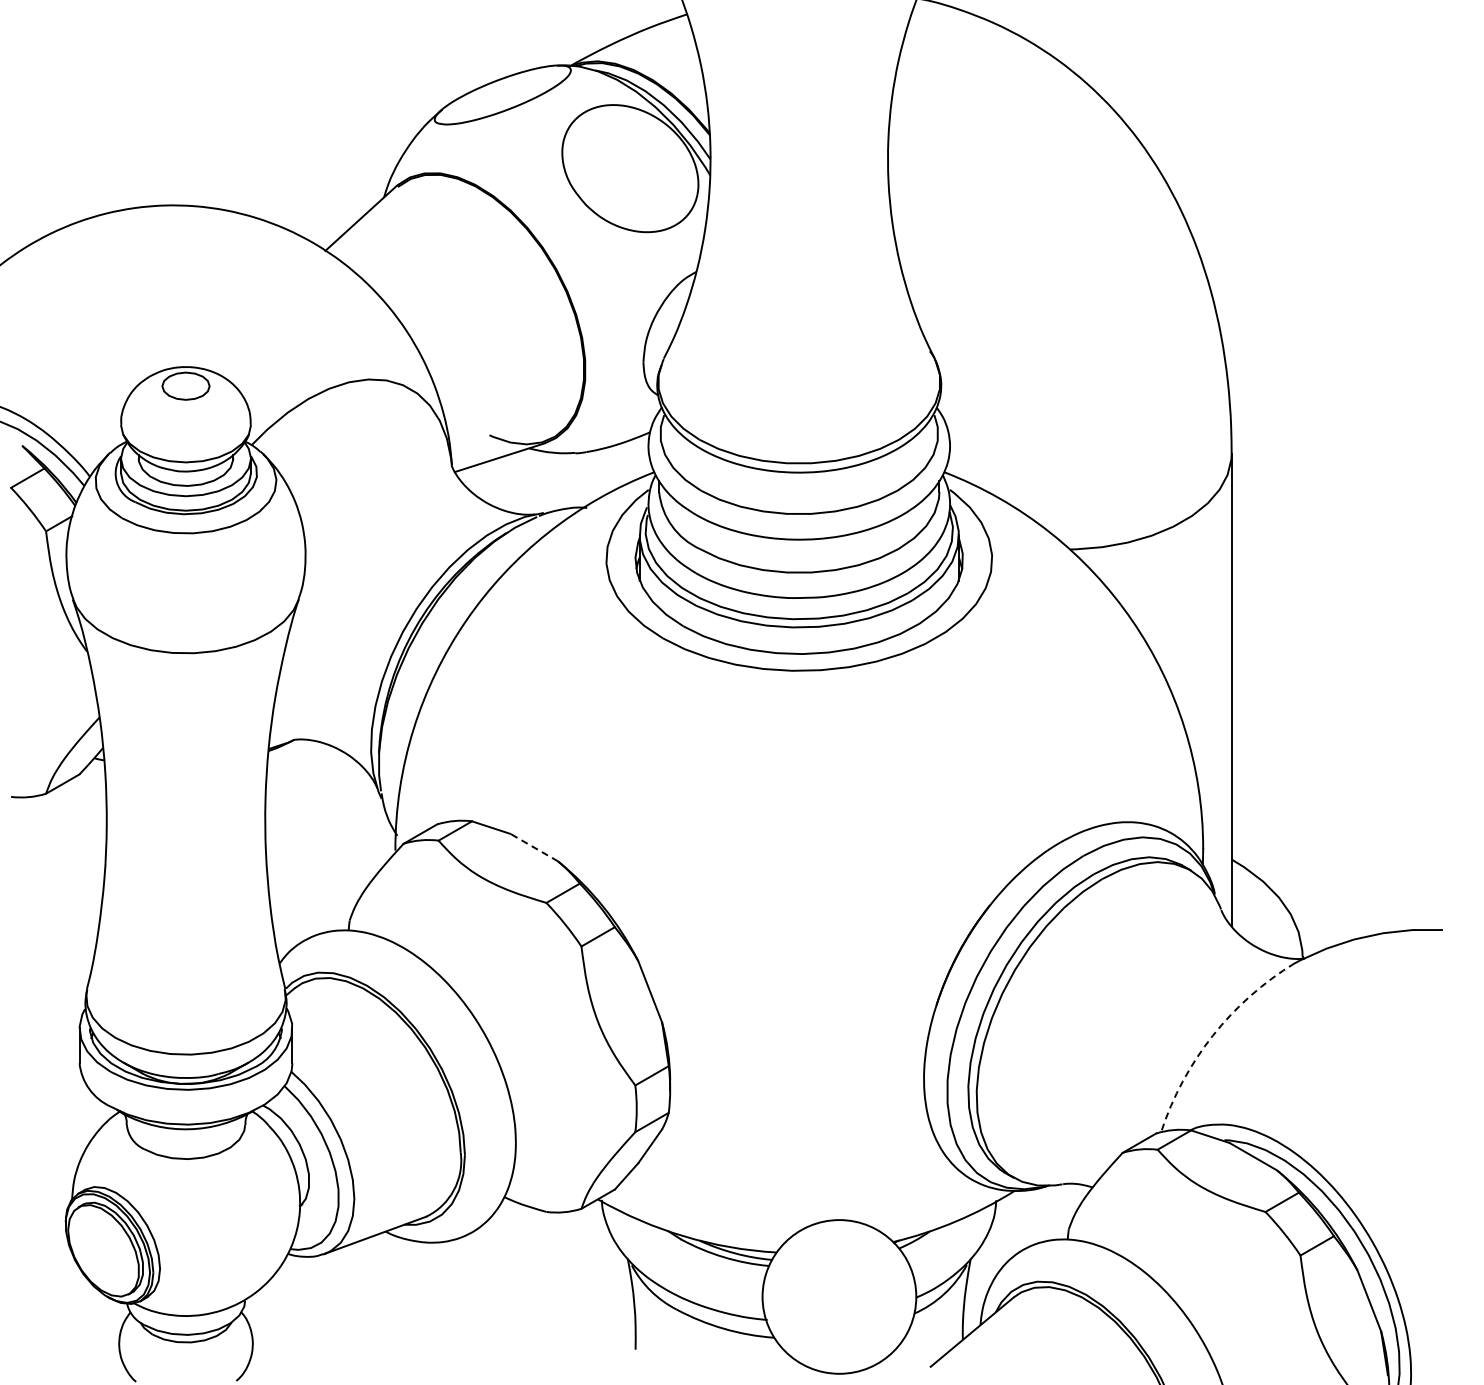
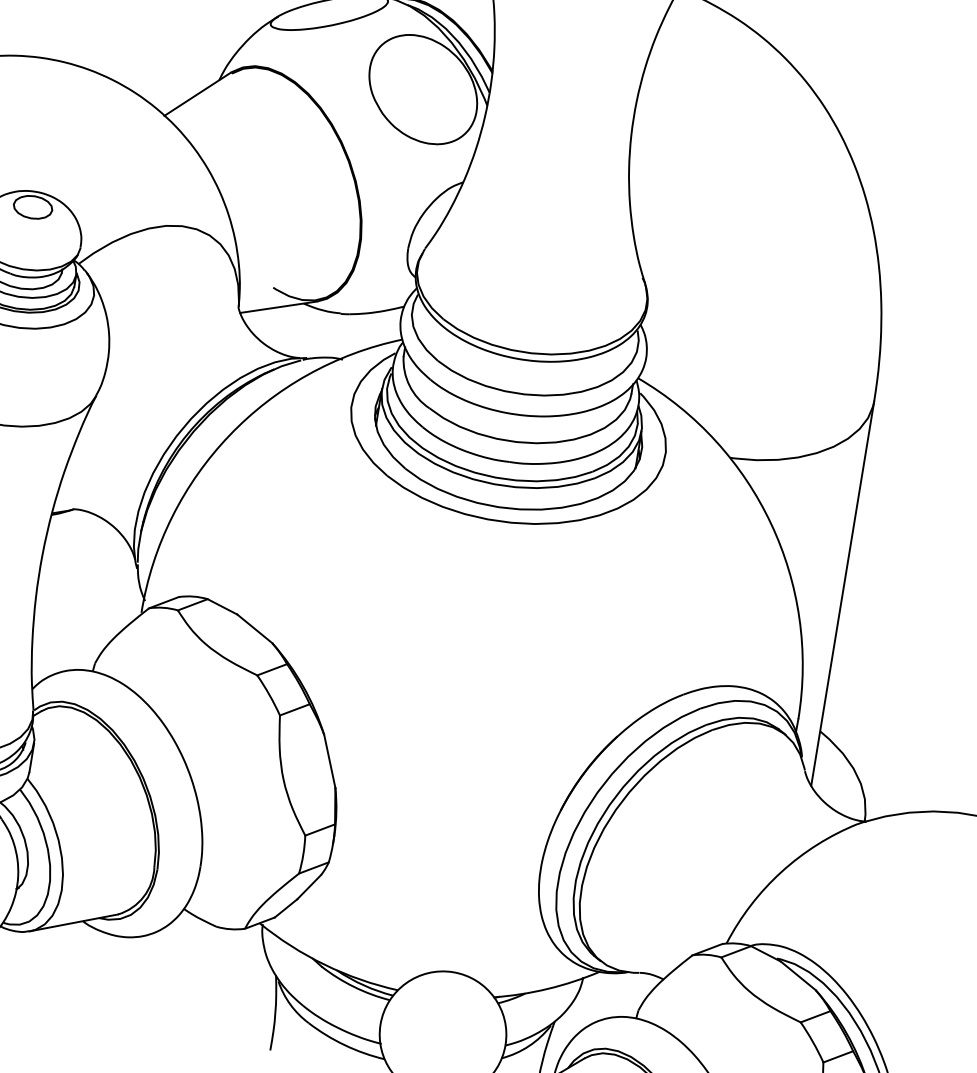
line: (533, 847) -> (254, 628), dashed -> solid
arc: (1212, 1035) -> (781, 871), dashed -> solid

